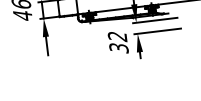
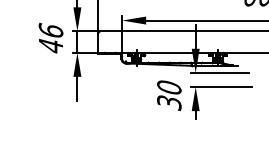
text: (117, 37) -> (169, 88), 32 -> 30

